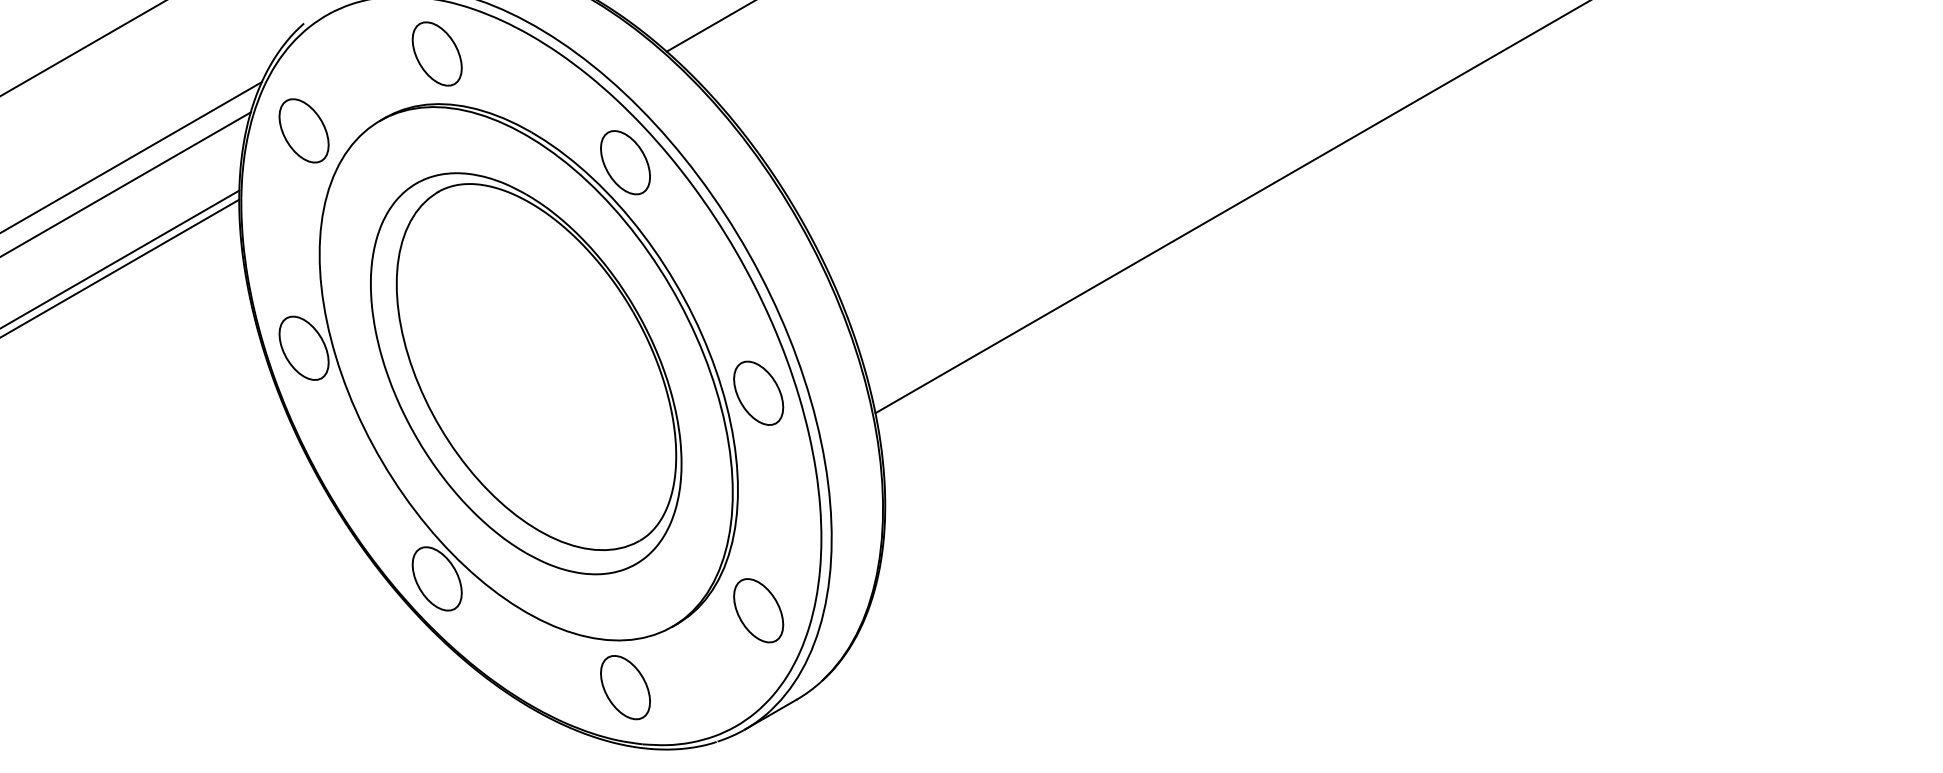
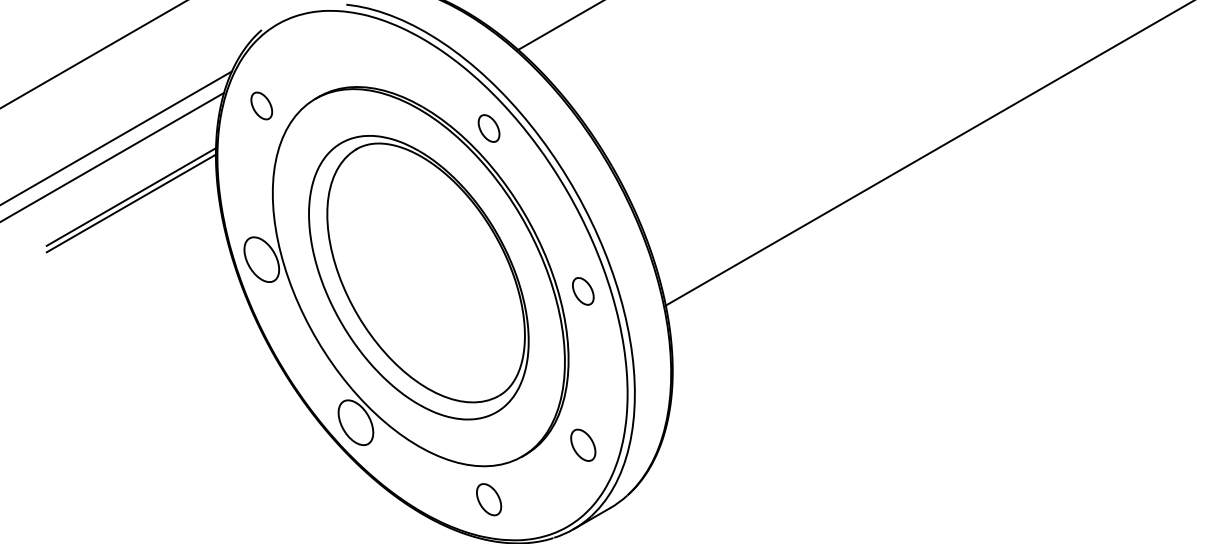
part: (436, 53) -> (355, 51), removed
part: (303, 130) -> (261, 105), size x0.6
part: (625, 162) -> (489, 128), size x0.6
part: (758, 392) -> (583, 290), size x0.6
part: (758, 610) -> (583, 445), size x0.7
part: (625, 687) -> (489, 499), size x0.7

